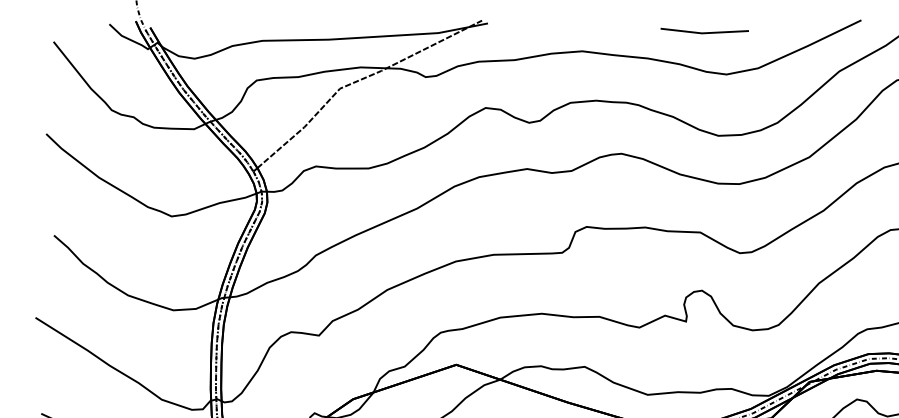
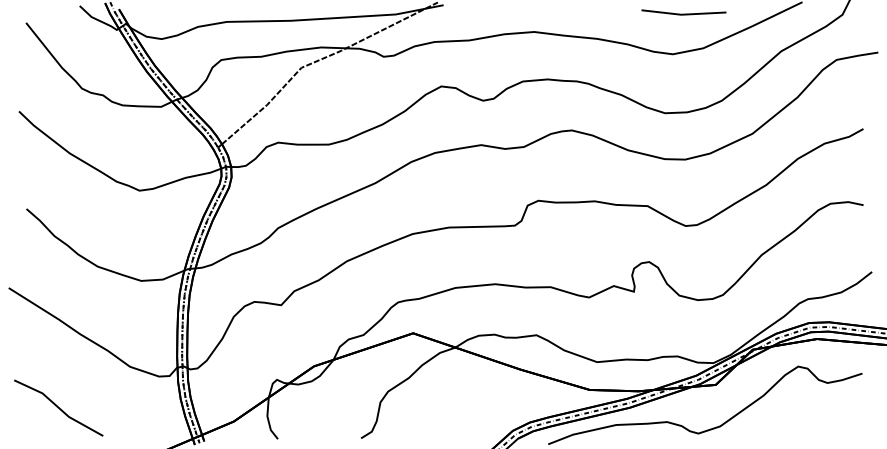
line: (704, 32) -> (683, 13), moved

